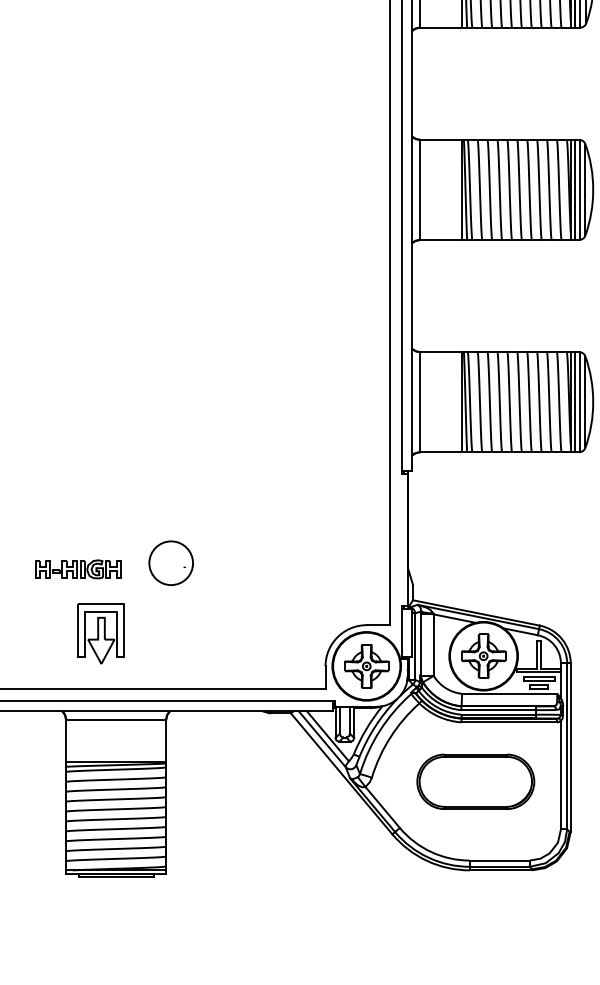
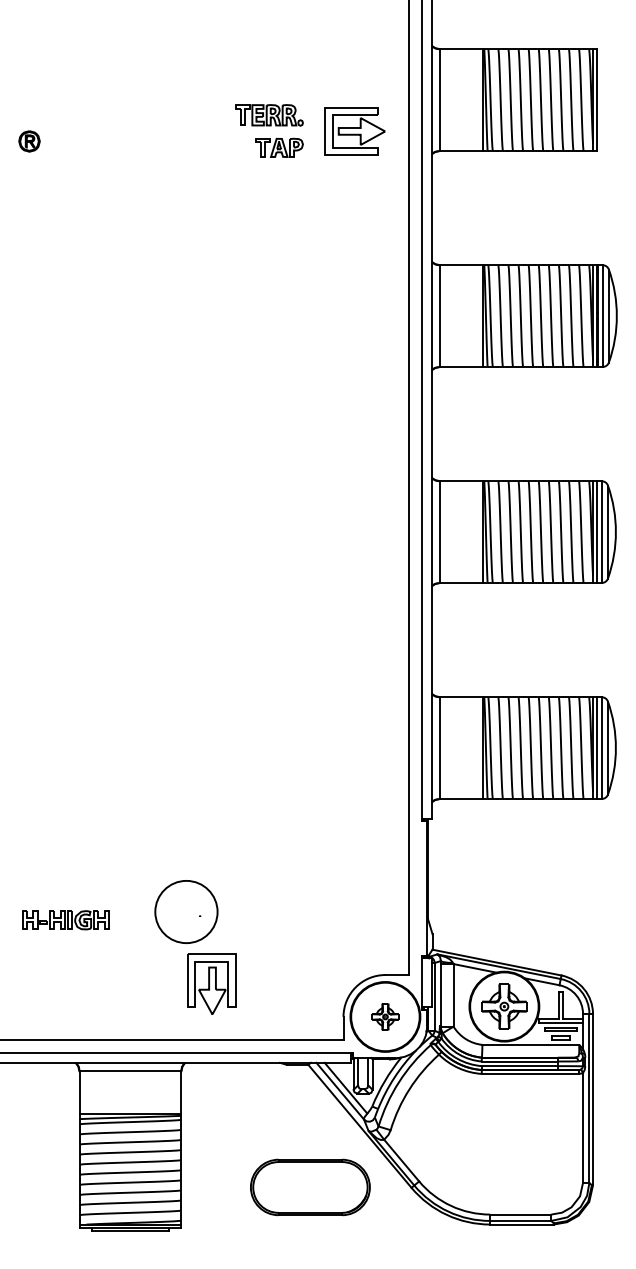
circle: (171, 562) -> (186, 911), size x1.4
part: (77, 569) -> (65, 920), moved
part: (100, 633) -> (211, 983), moved
part: (366, 665) -> (385, 1016), size x0.6
part: (475, 781) -> (310, 1187), moved

